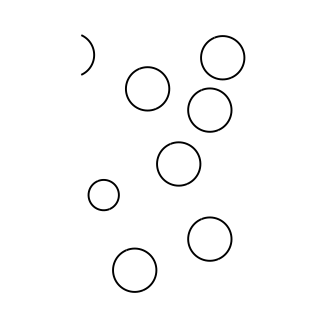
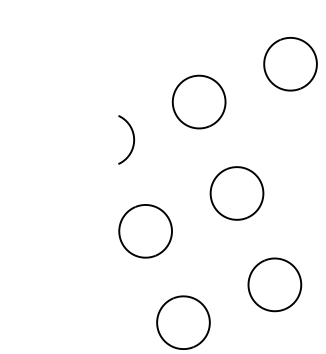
curve: (93, 54) -> (133, 139), moved
part: (209, 109) -> (274, 127), removed
part: (103, 194) -> (145, 230), size x1.43

